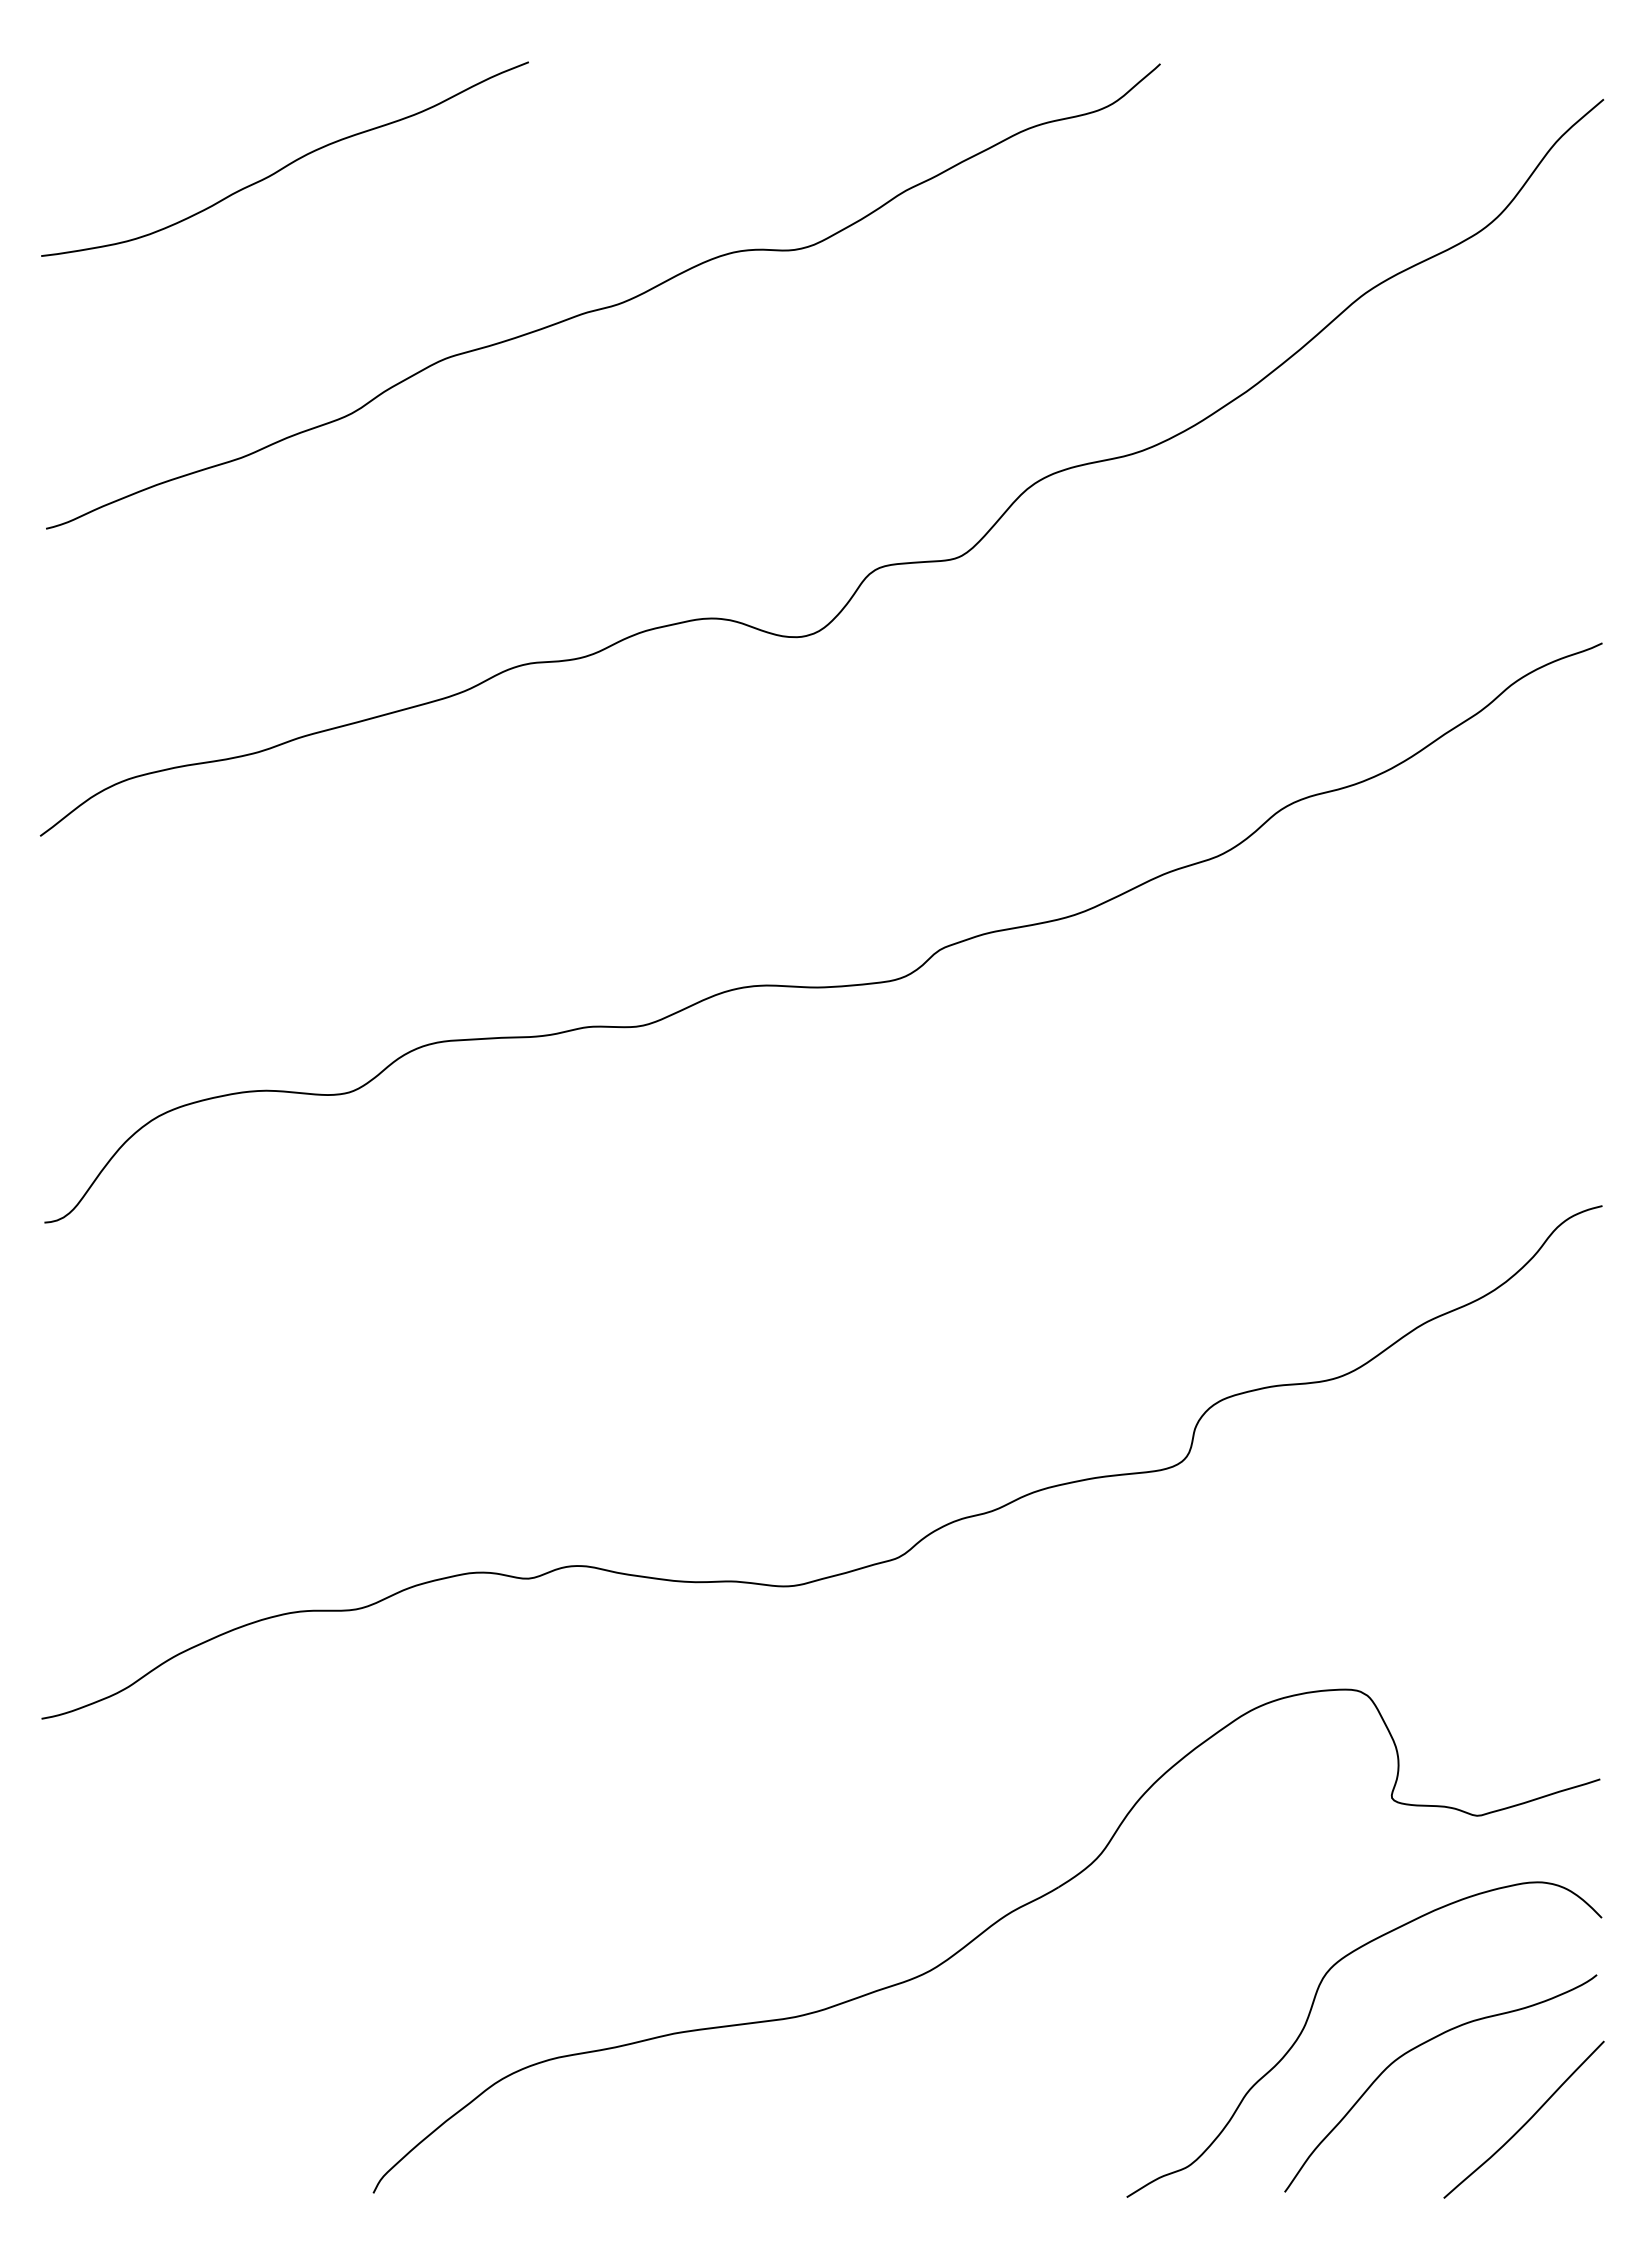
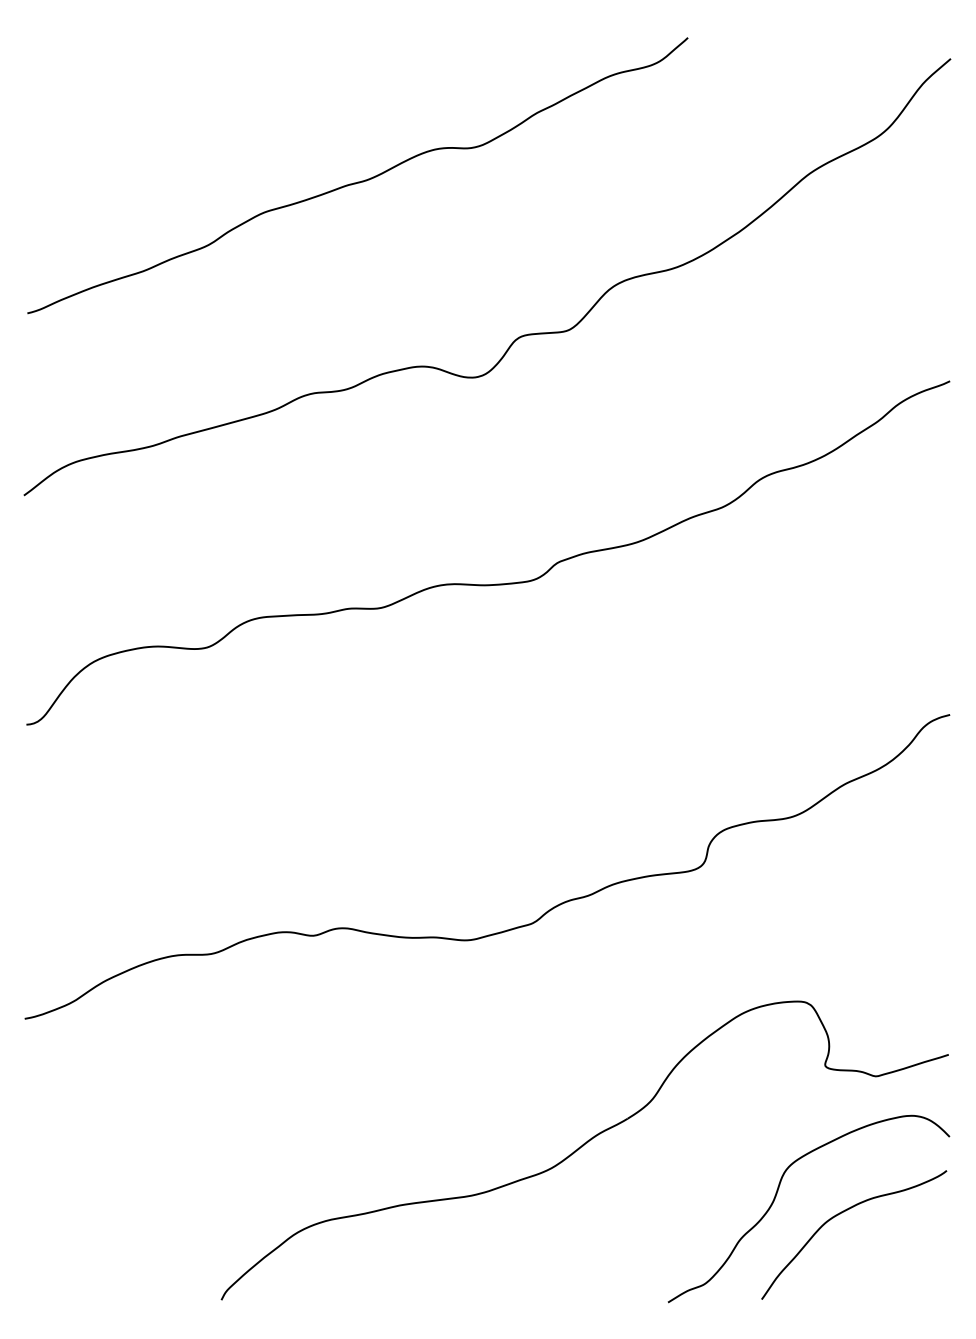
curve: (287, 162) -> (170, 96), removed
curve: (1525, 2121) -> (904, 1257), removed

